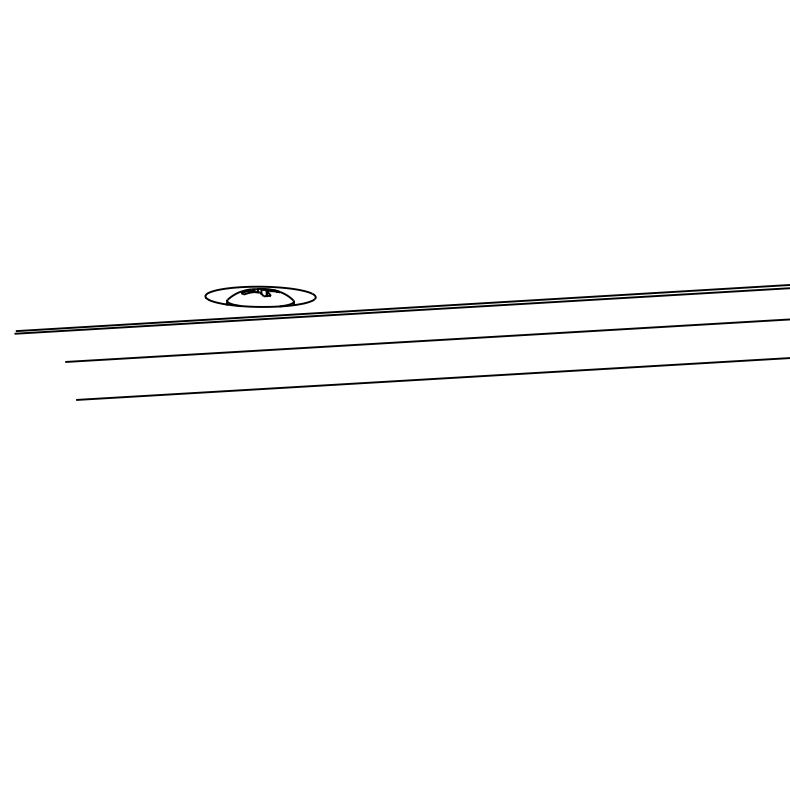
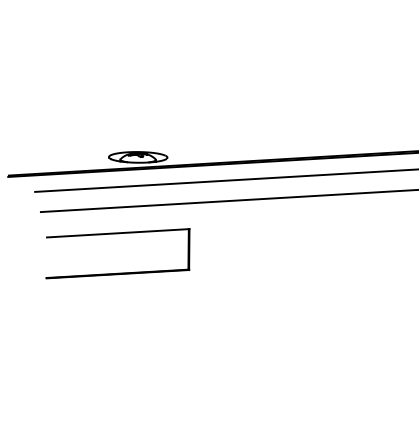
part: (221, 442) -> (117, 234), added

